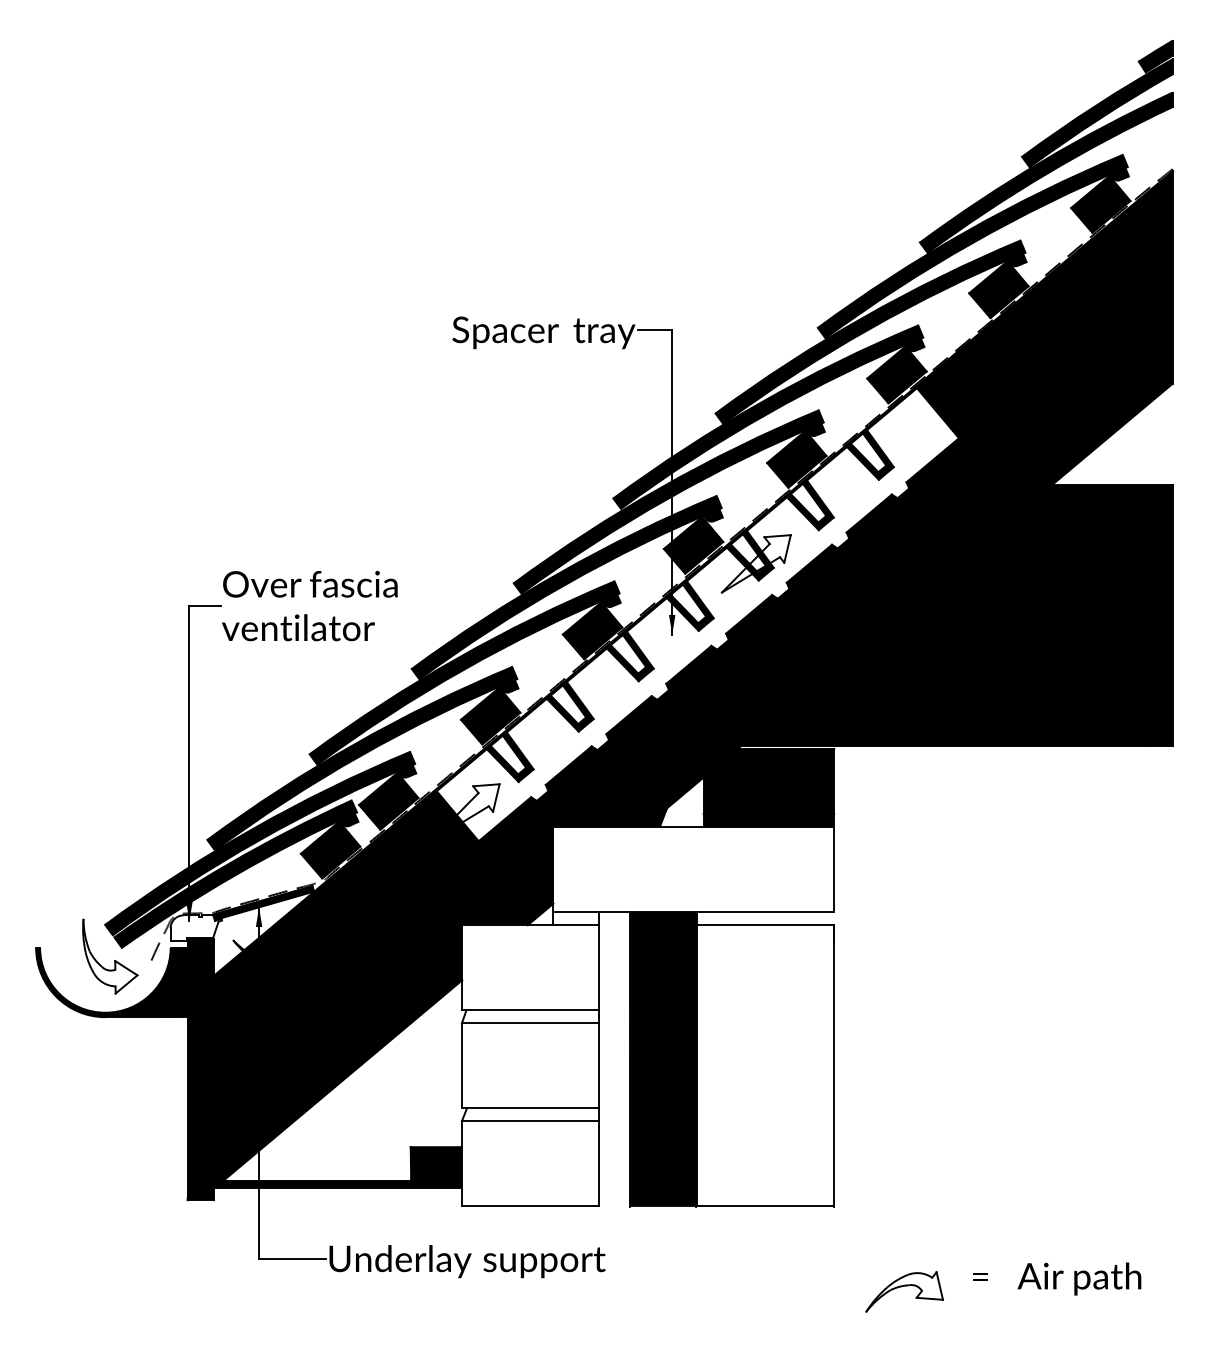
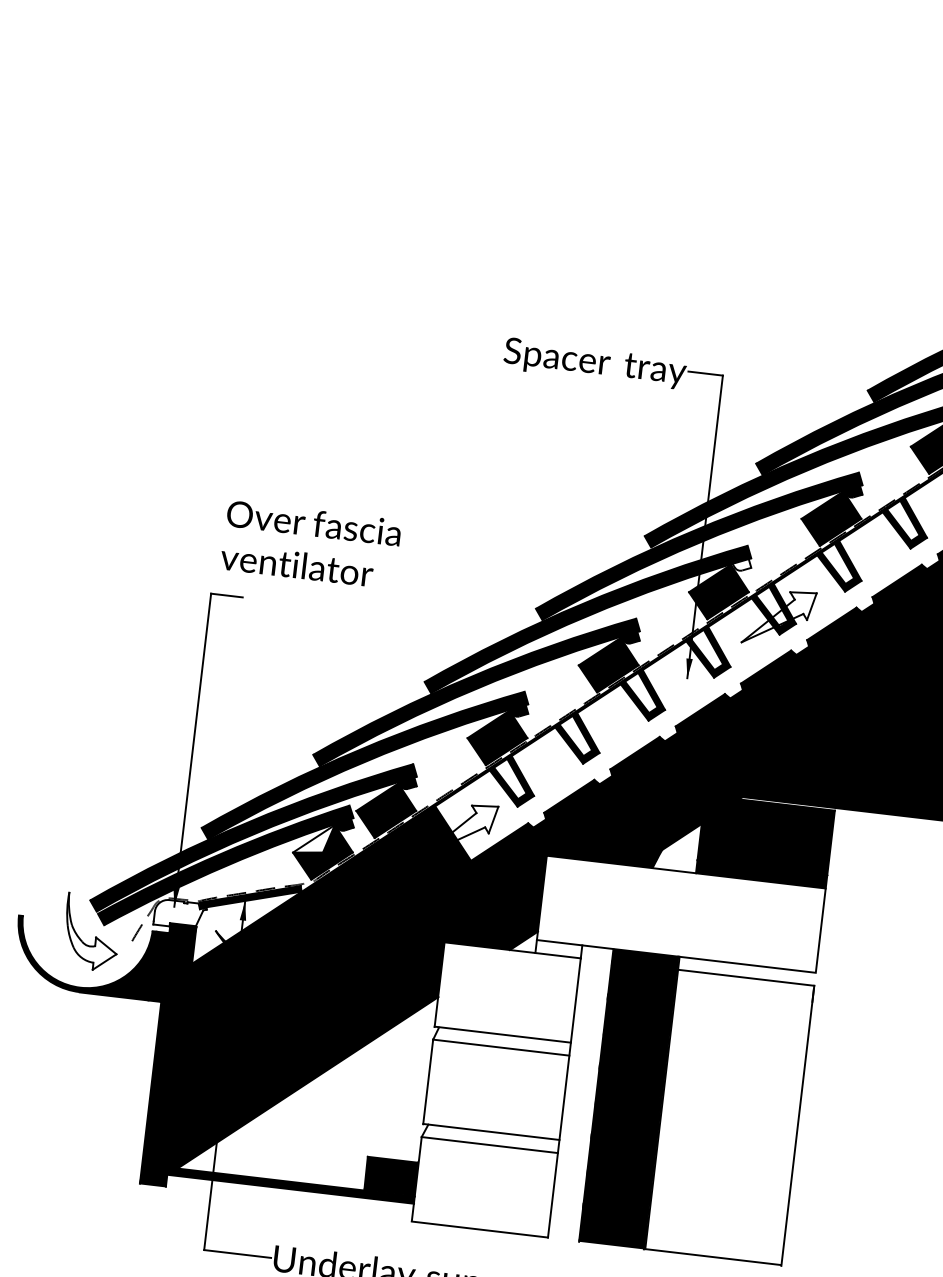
fill: (712, 515) -> (741, 564), removed
text: (309, 606) -> (310, 545), moved
fill: (319, 837) -> (313, 838), removed

